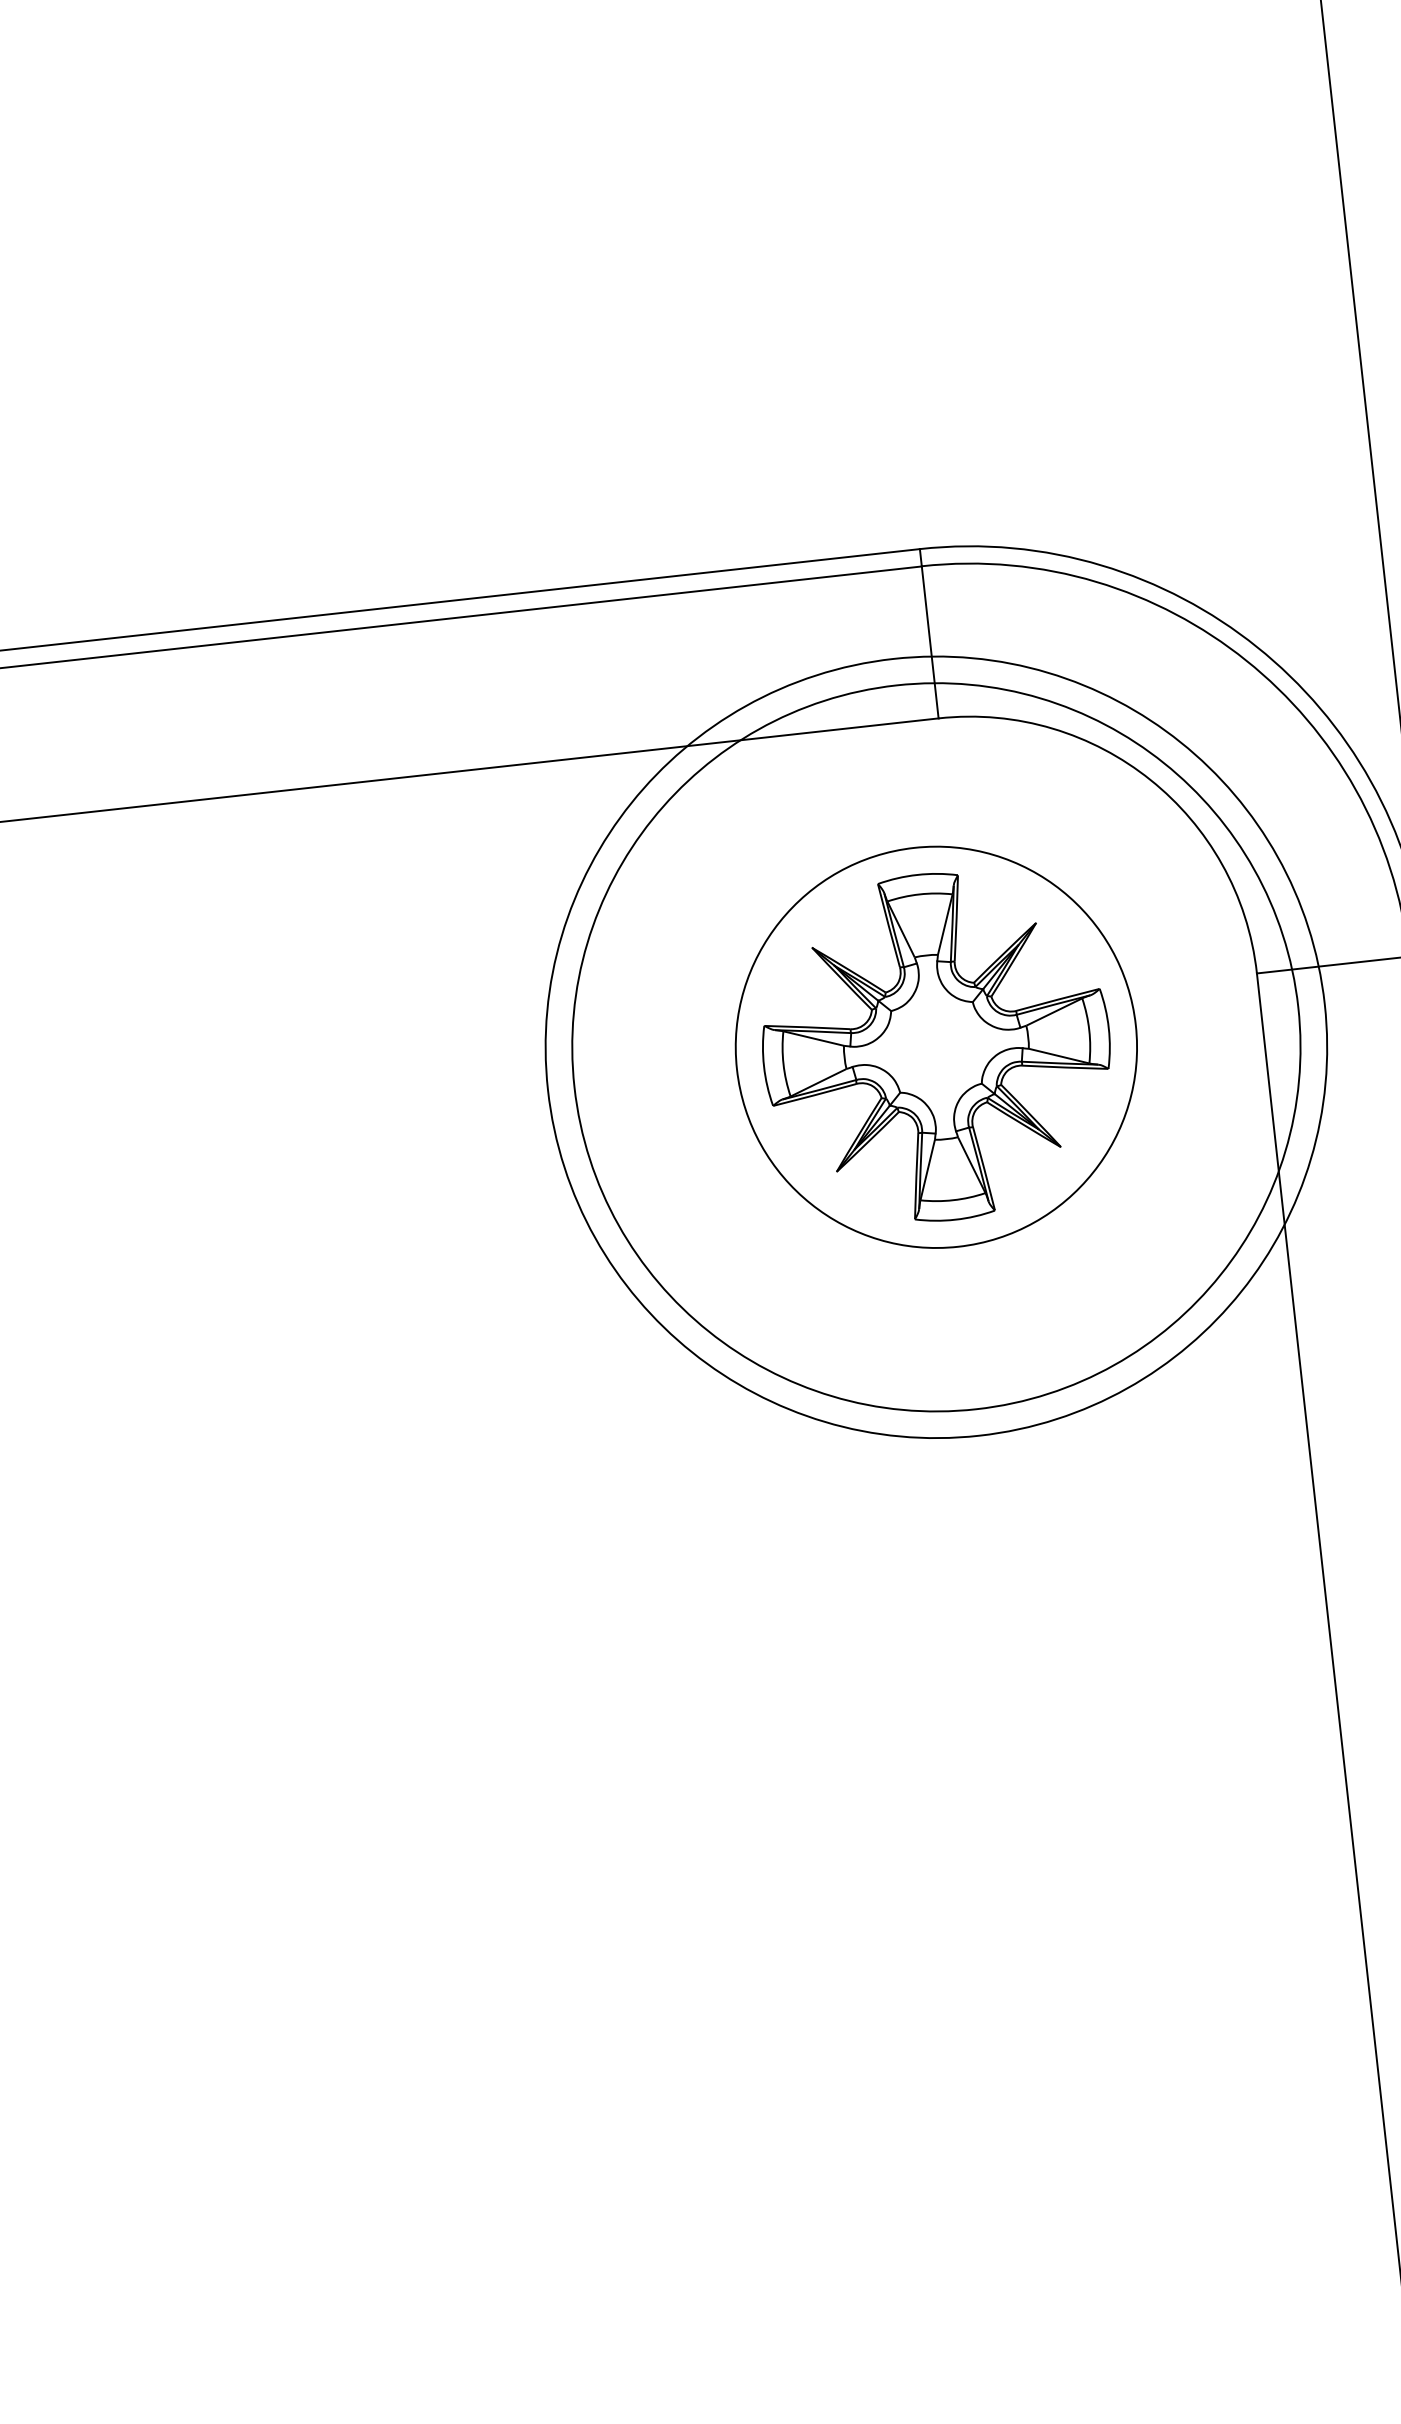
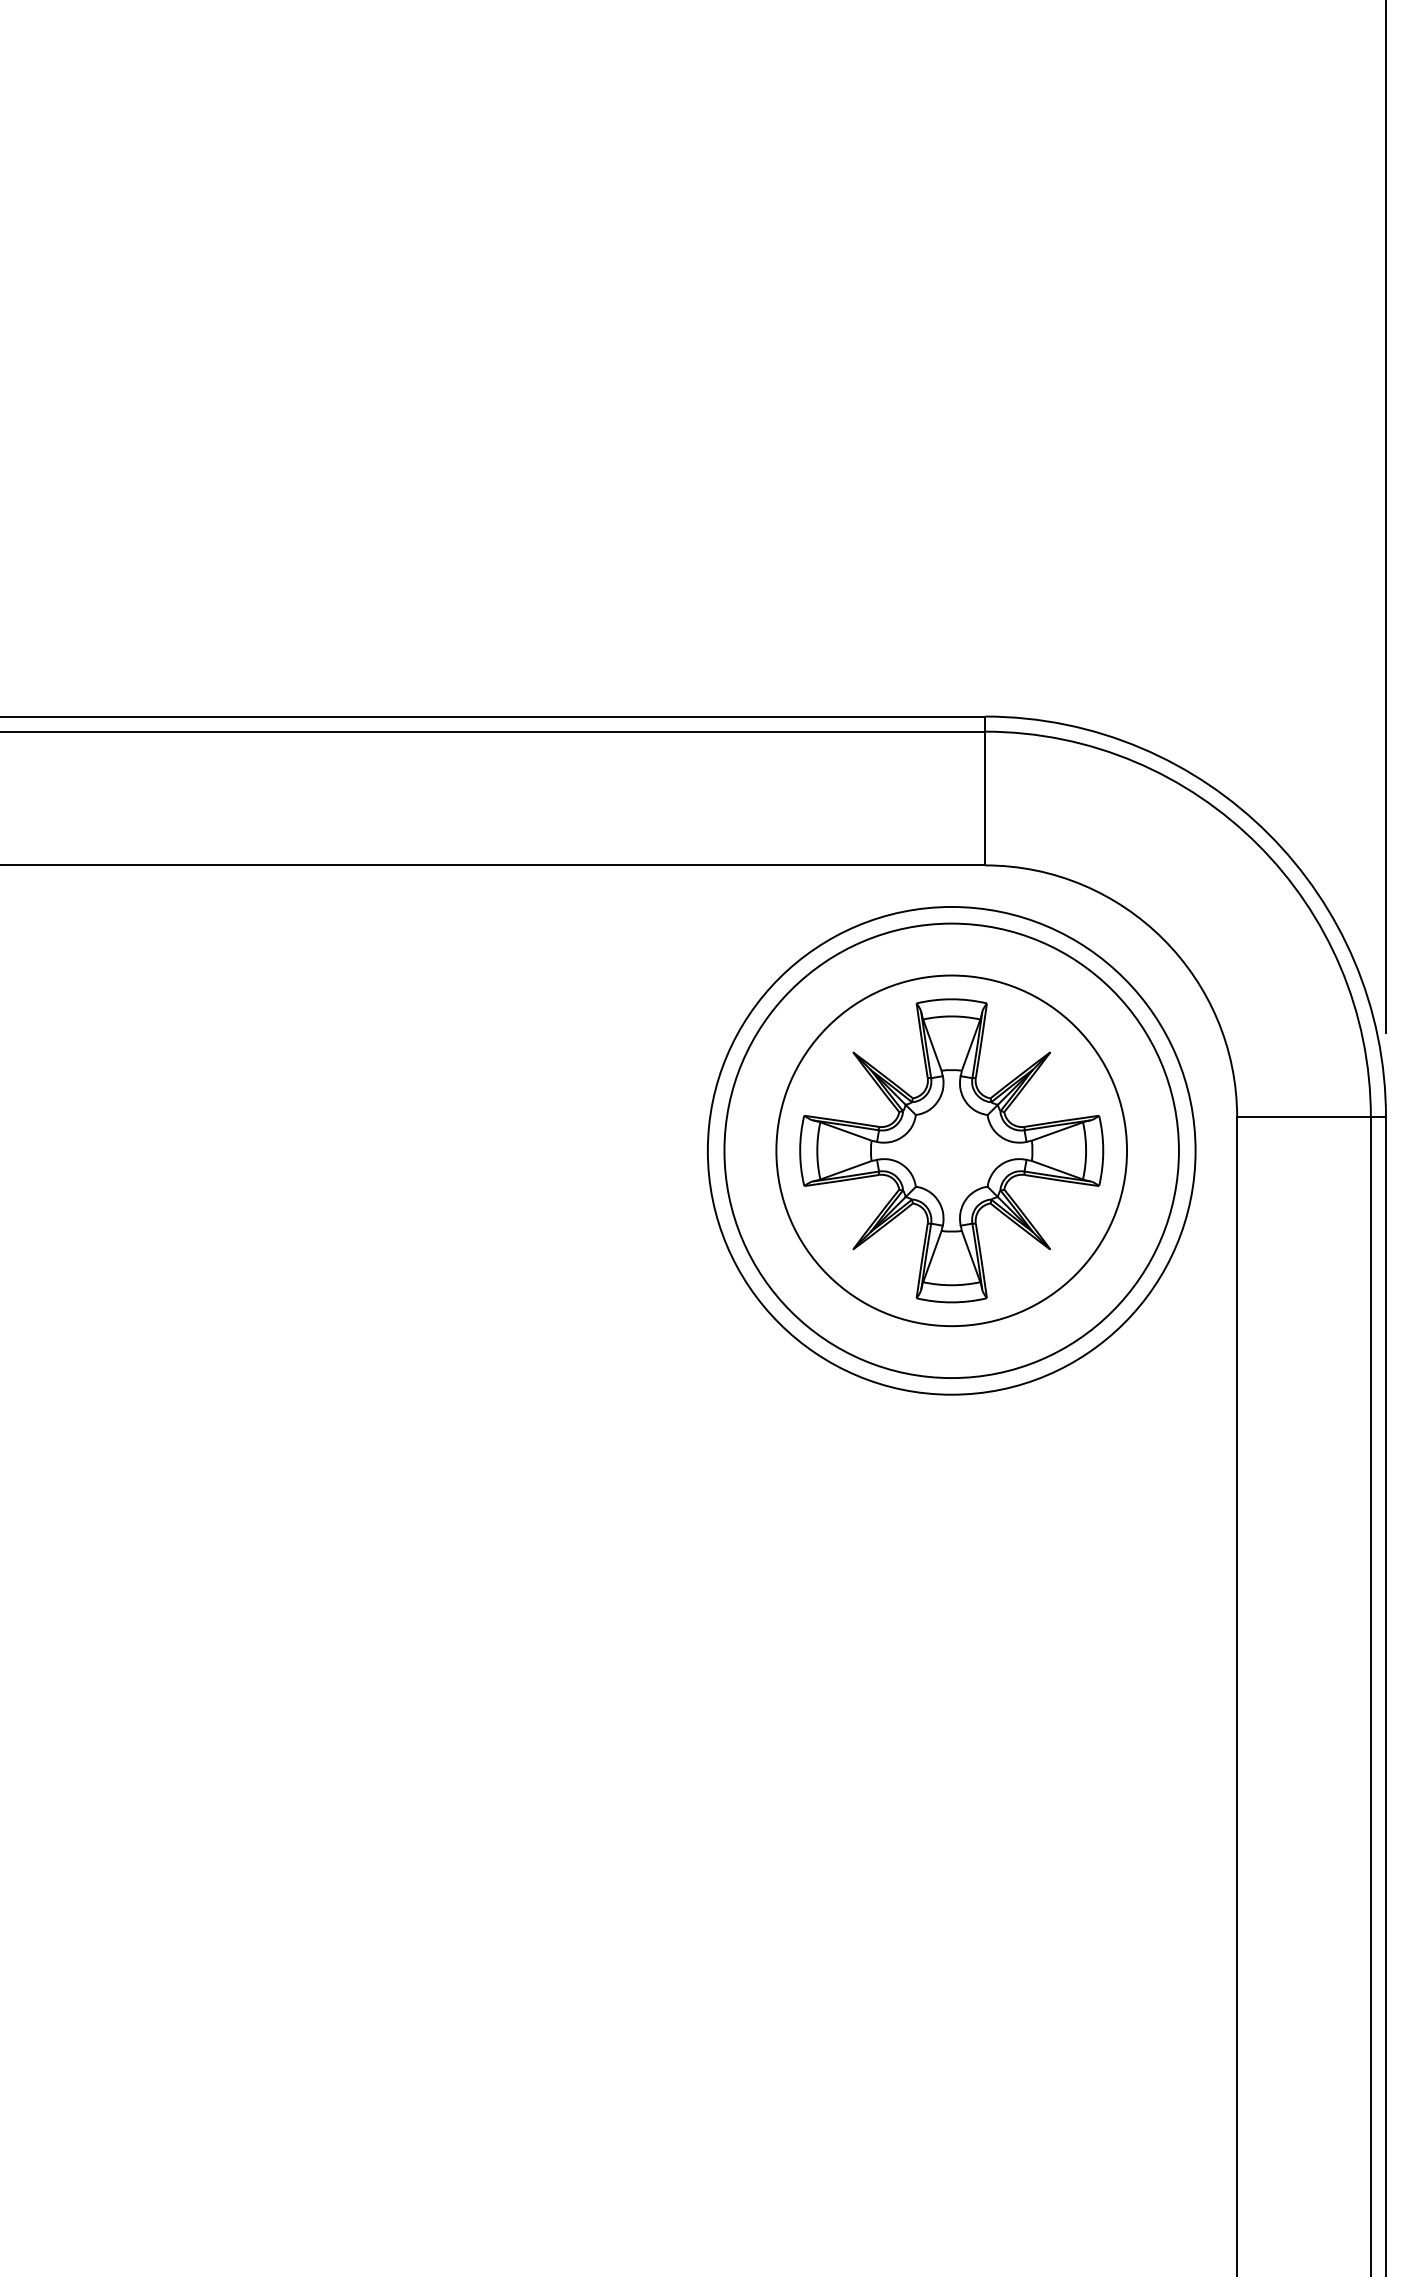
circle: (936, 1046) -> (951, 1150), size x0.71
circle: (936, 1046) -> (951, 1150), size x0.71

